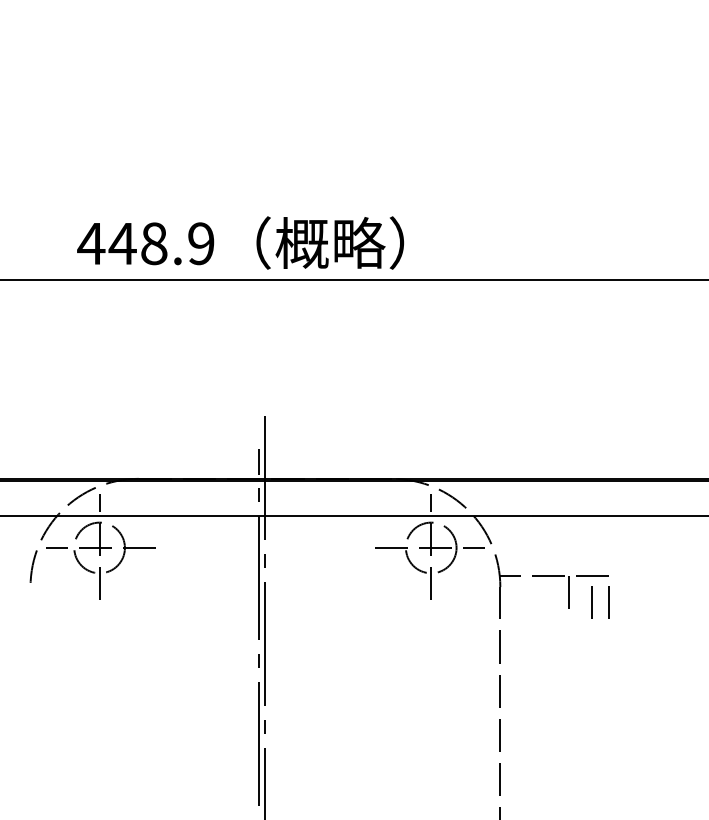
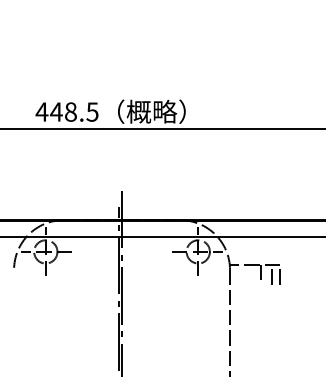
text: (201, 242) -> (92, 111), 448.9 -> 448.5

